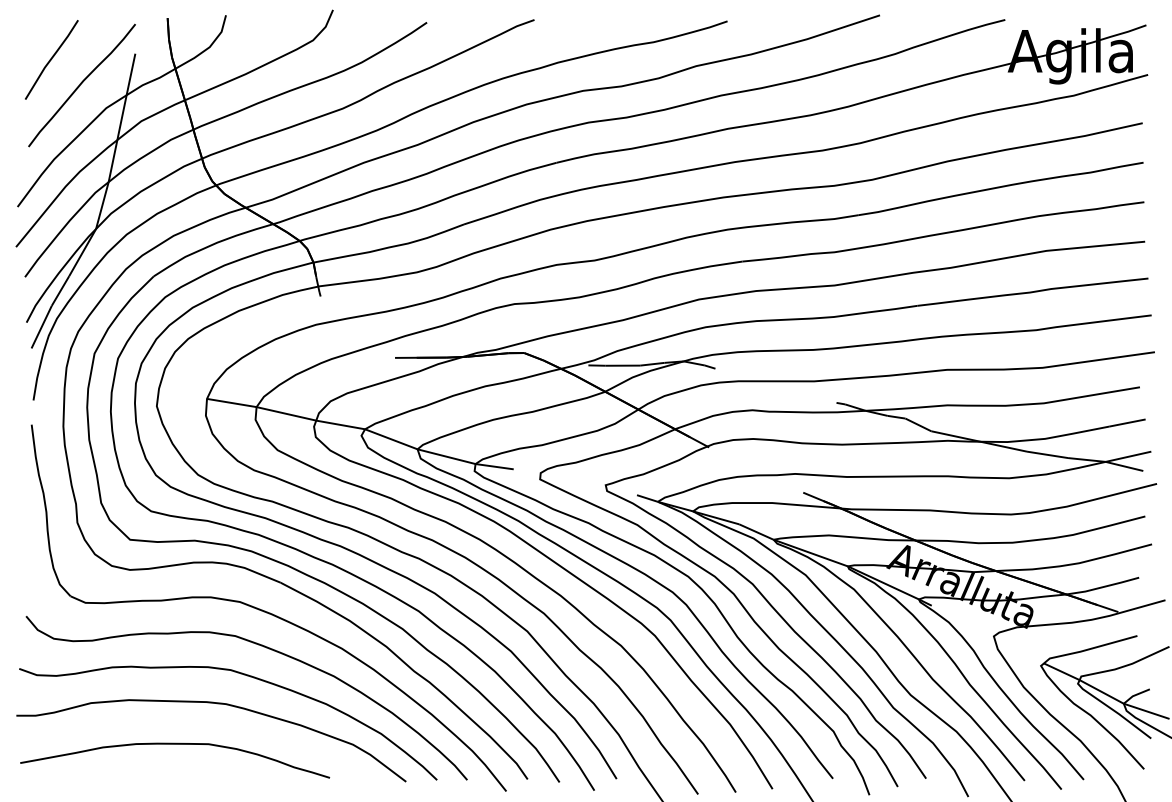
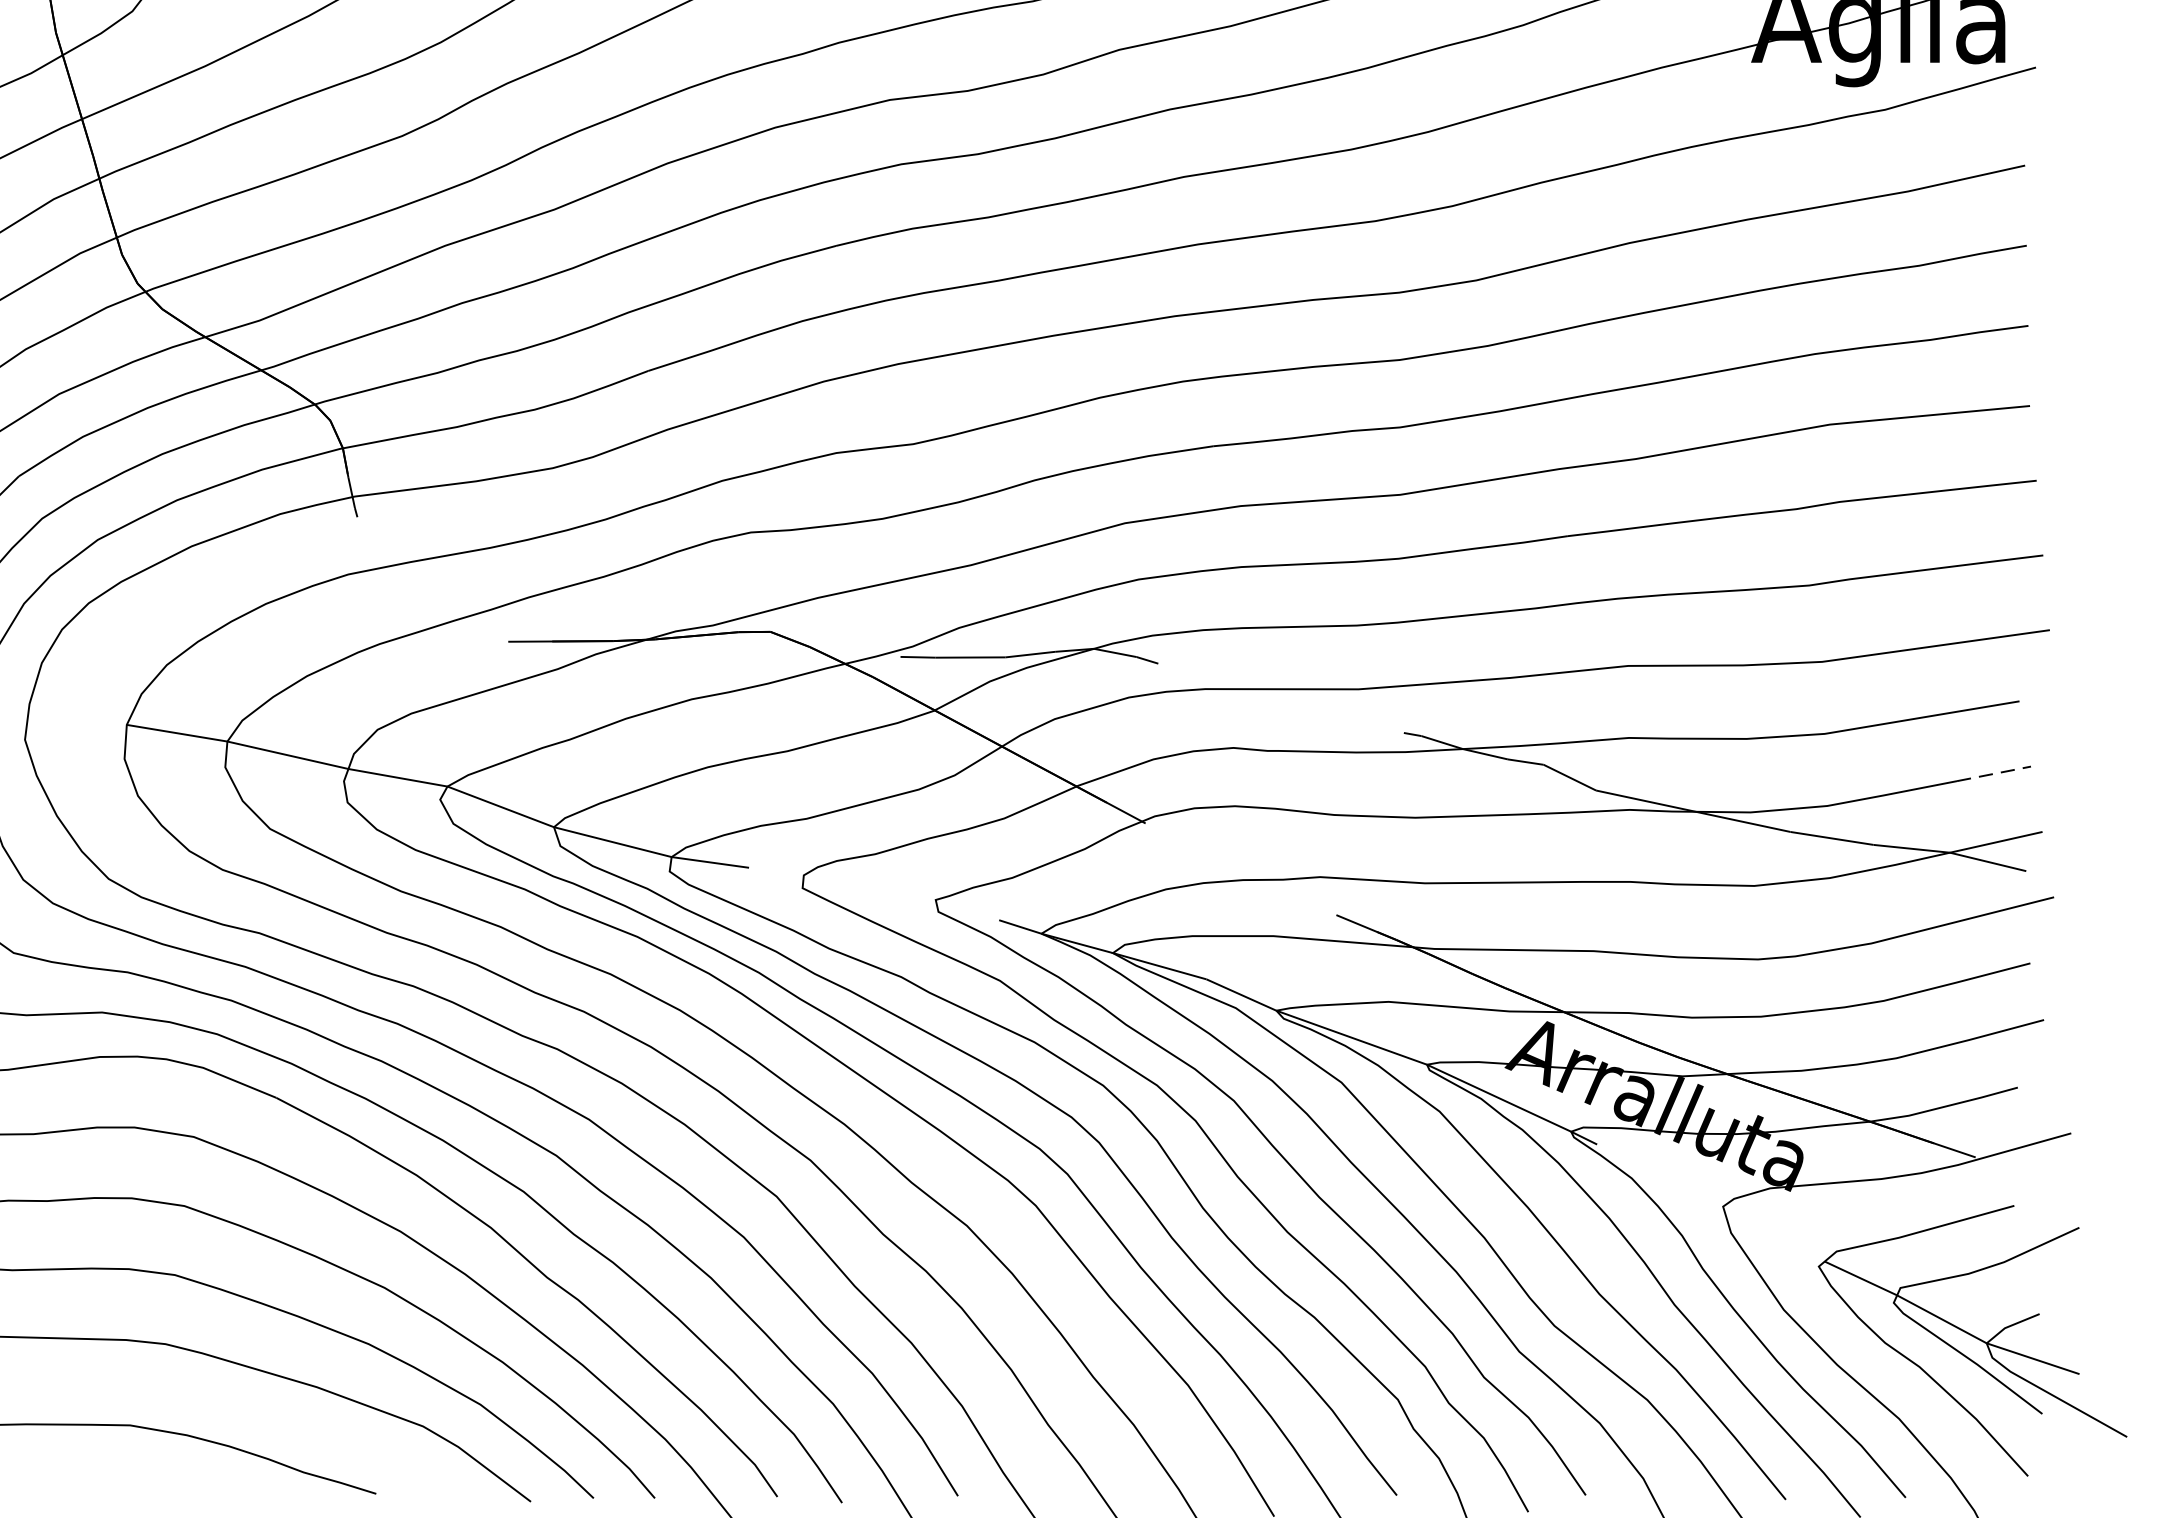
line: (1127, 423) -> (1994, 774), solid -> dashed

